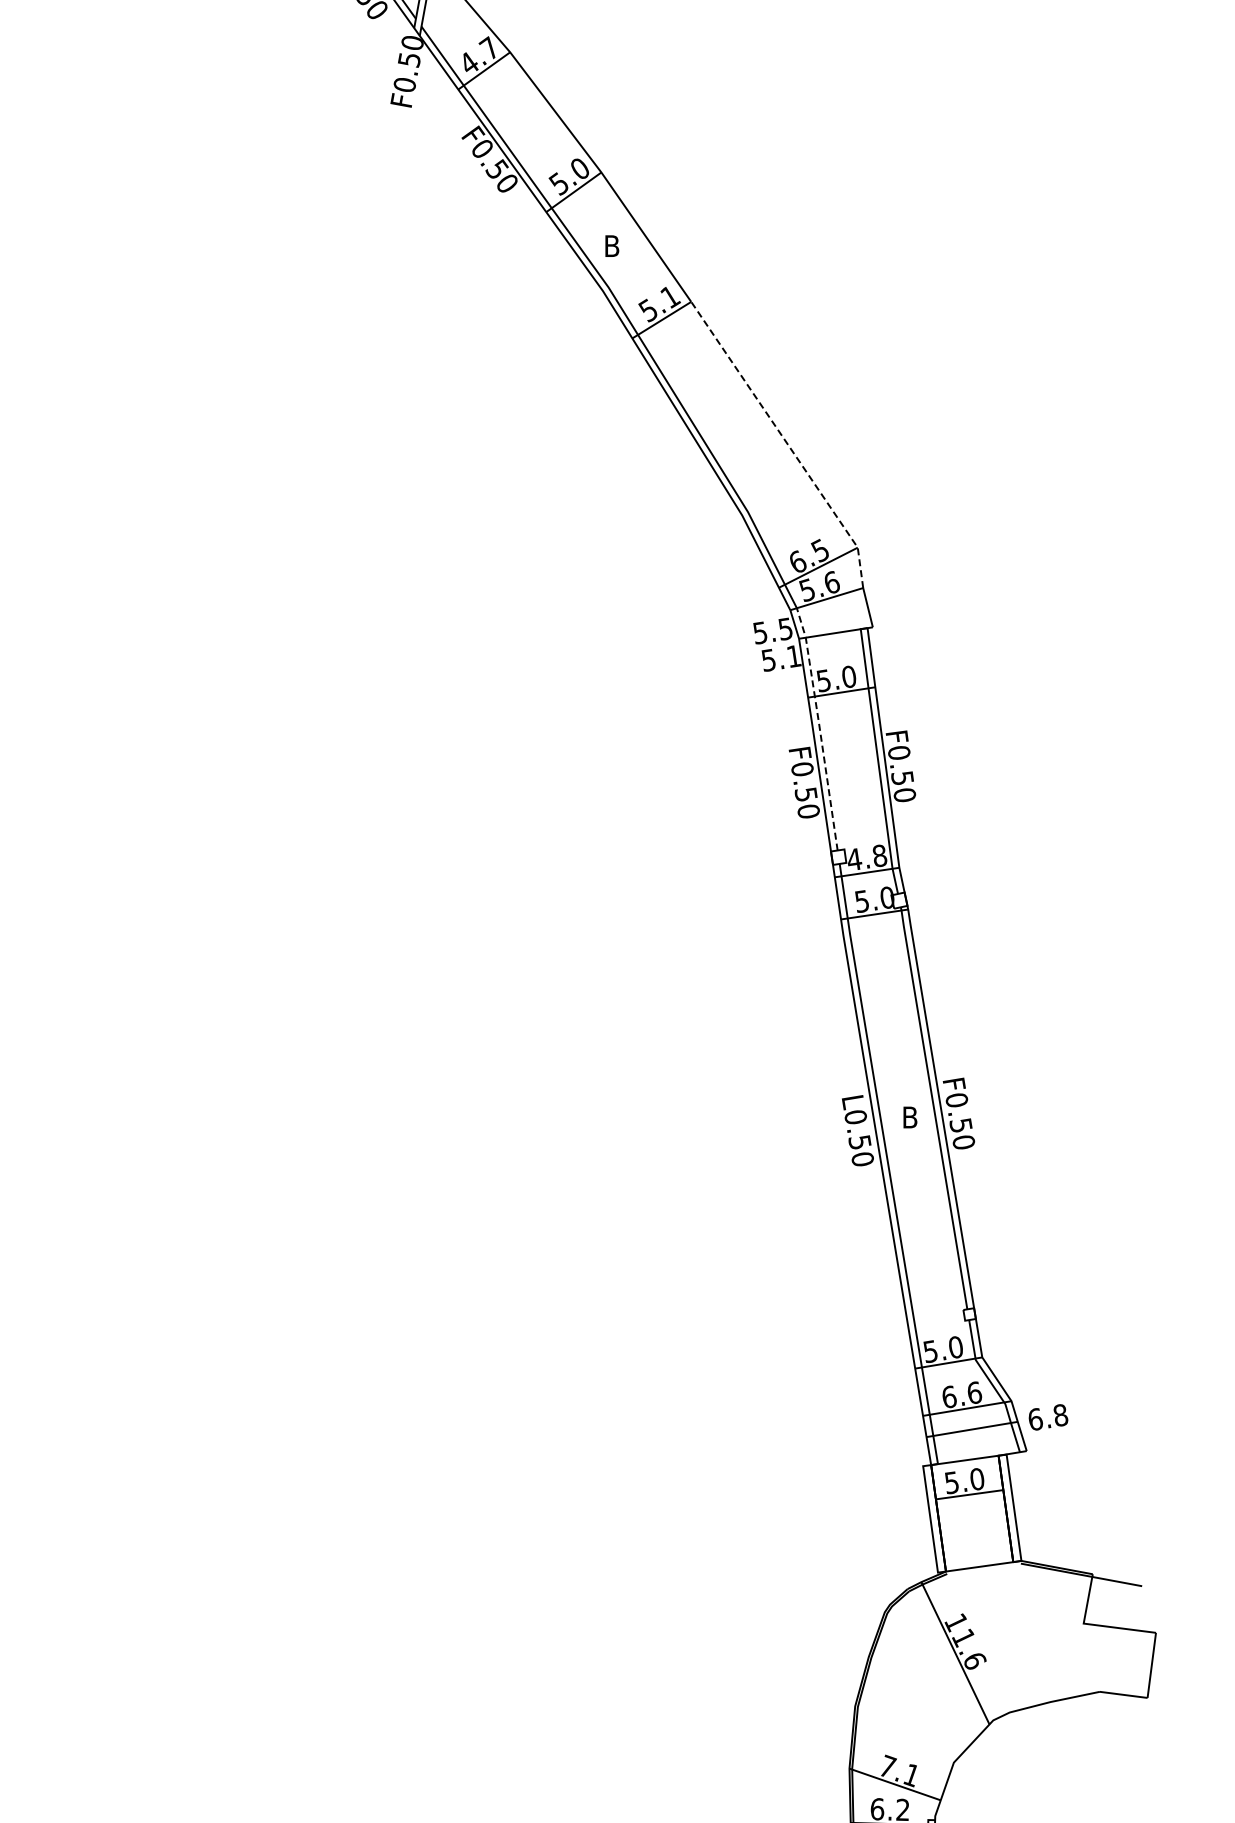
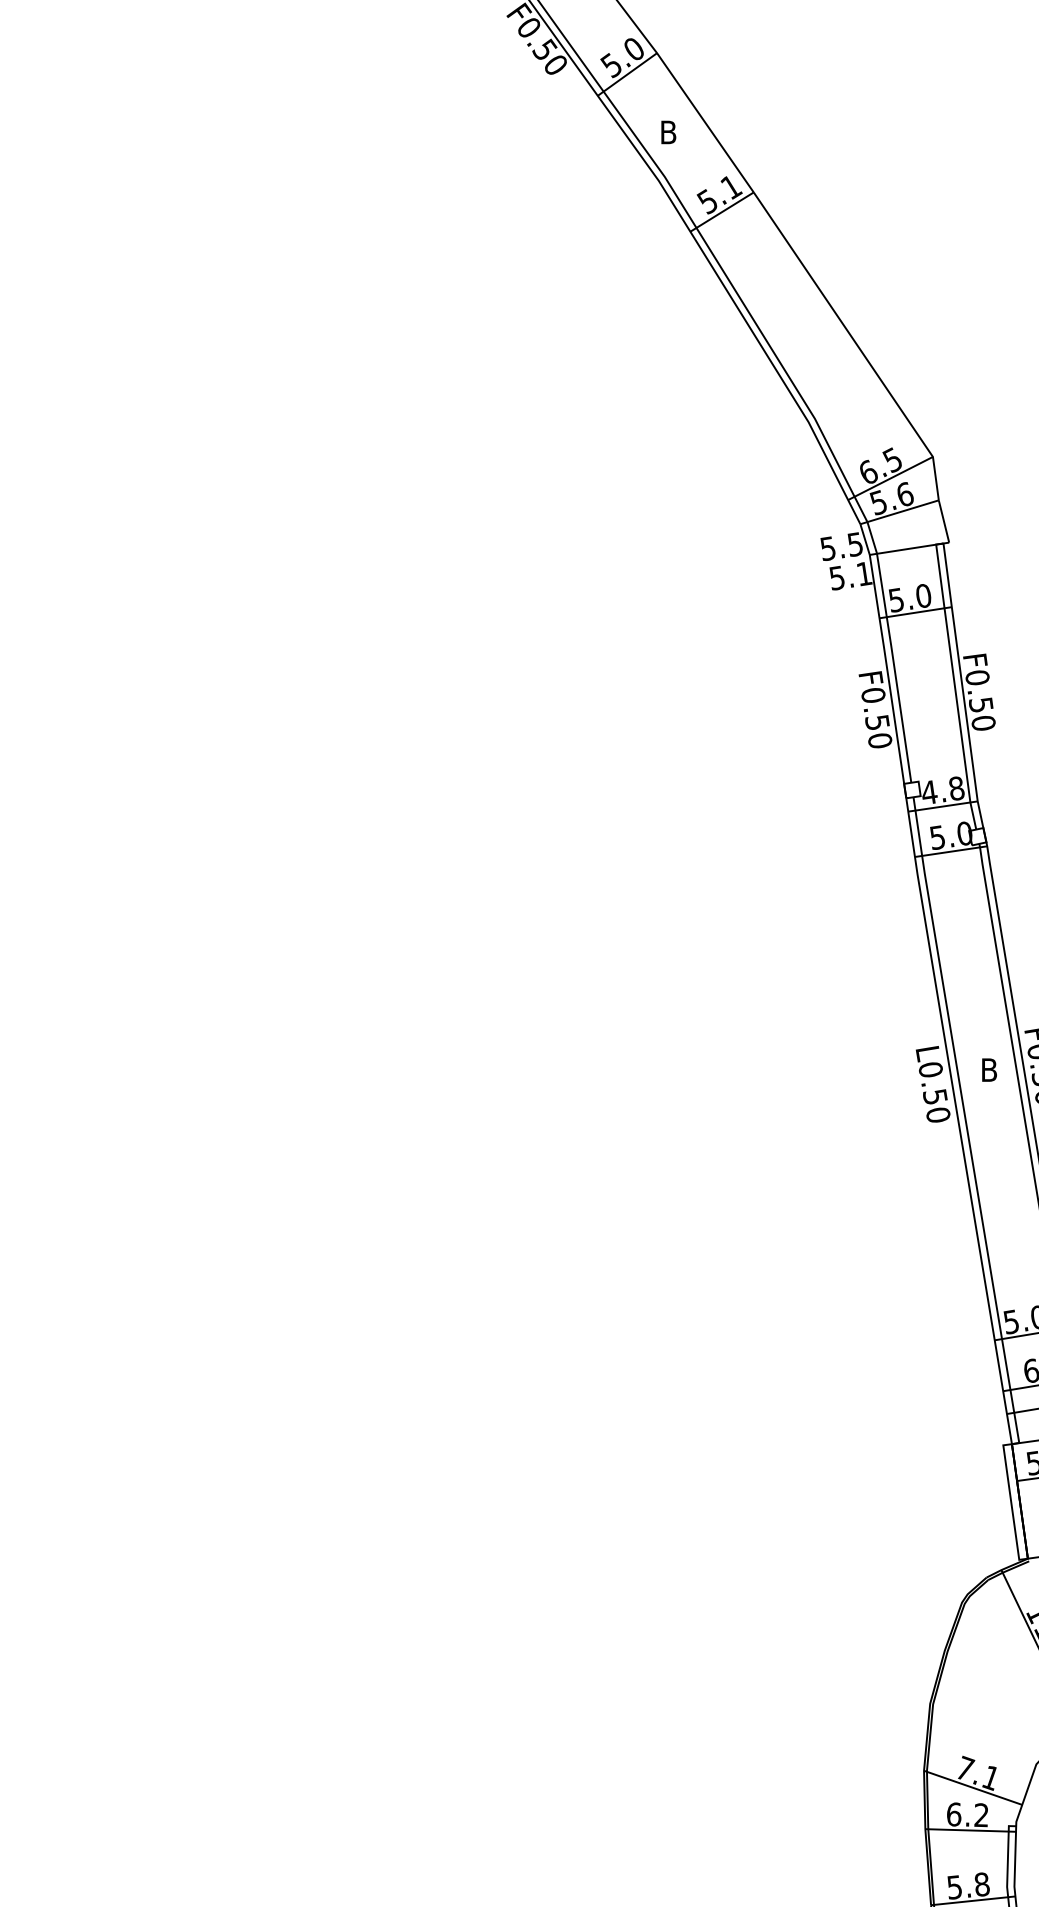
line: (786, 441) -> (856, 342), dashed -> solid
line: (819, 727) -> (891, 650), dashed -> solid

